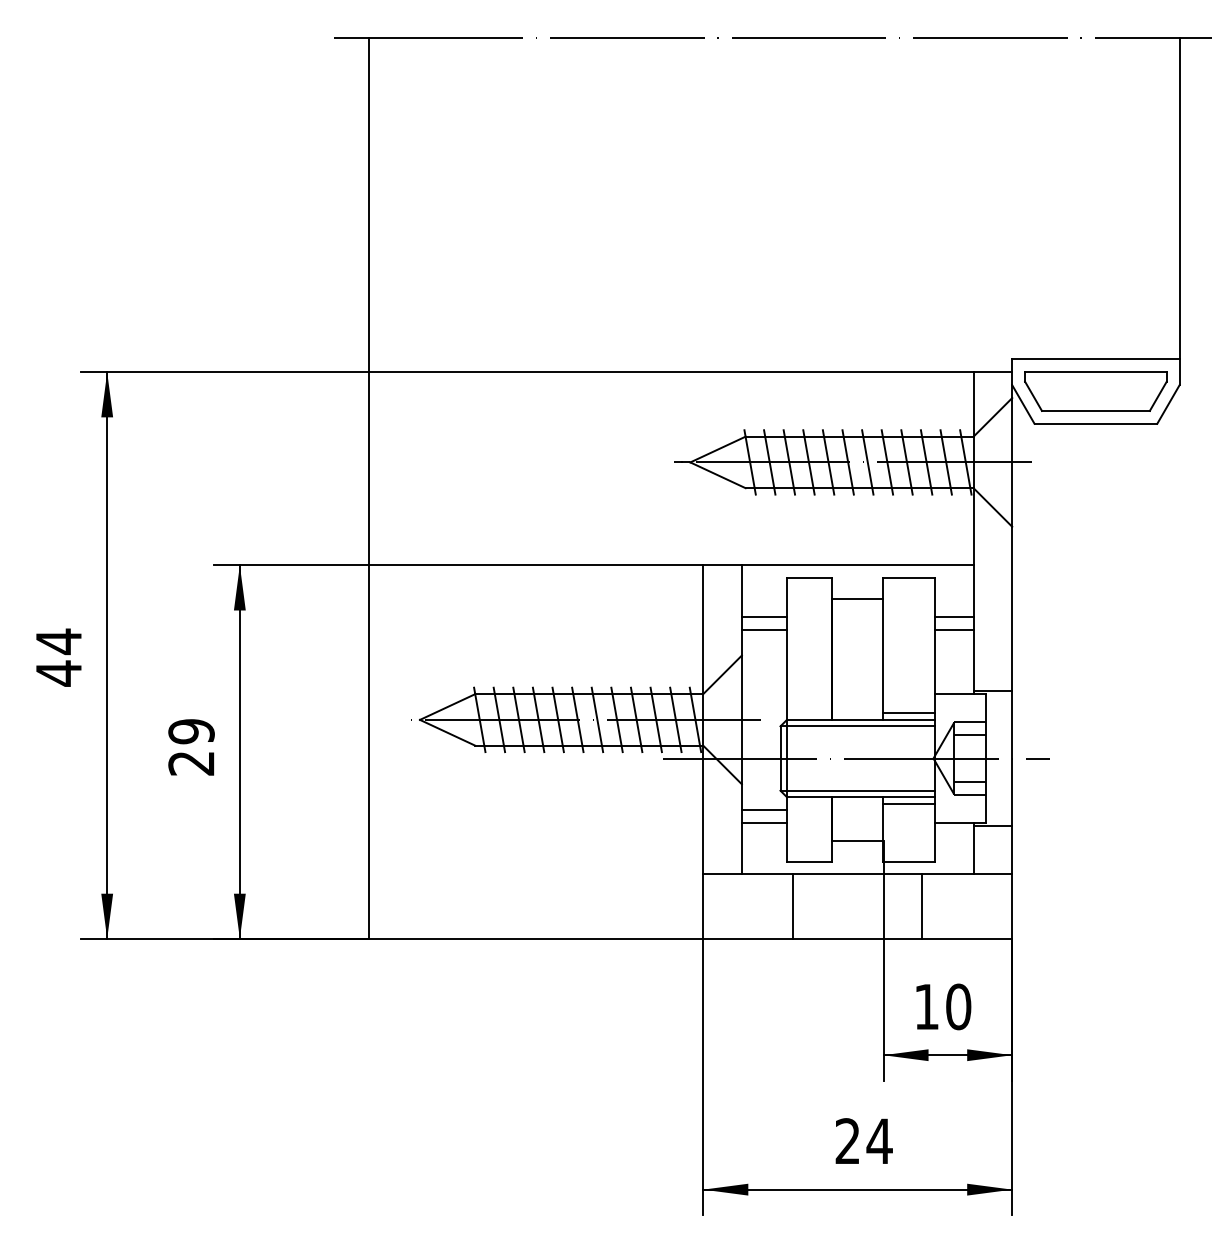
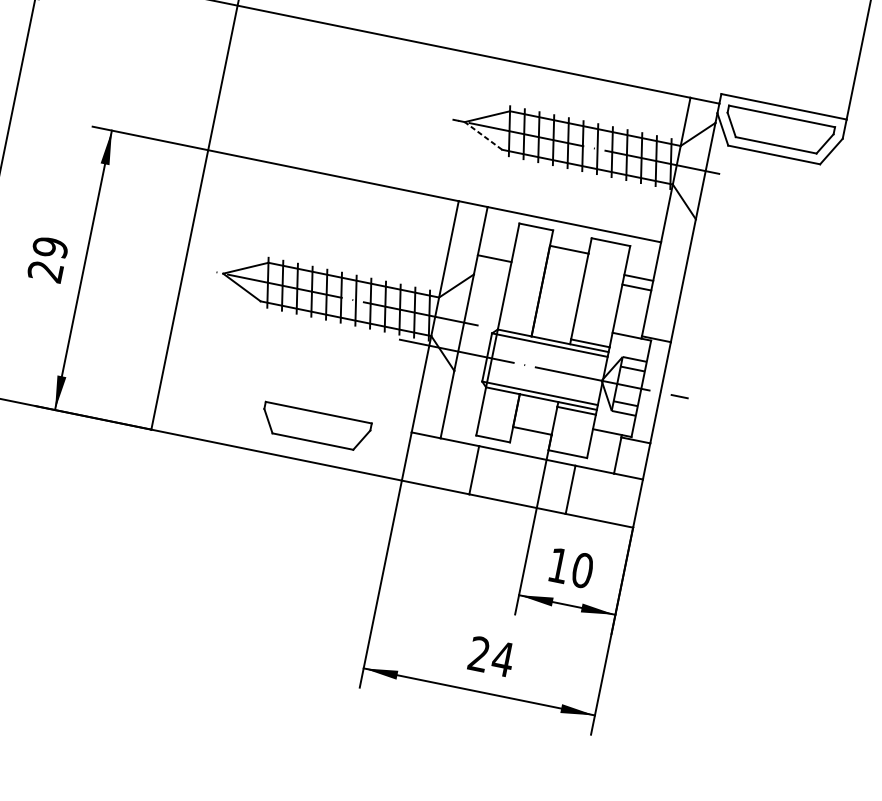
line: (717, 475) -> (483, 136), solid -> dashed
line: (763, 616) -> (496, 248), removed
line: (763, 810) -> (466, 393), removed
line: (763, 822) -> (464, 402), removed
part: (578, 892) -> (315, 426), added

